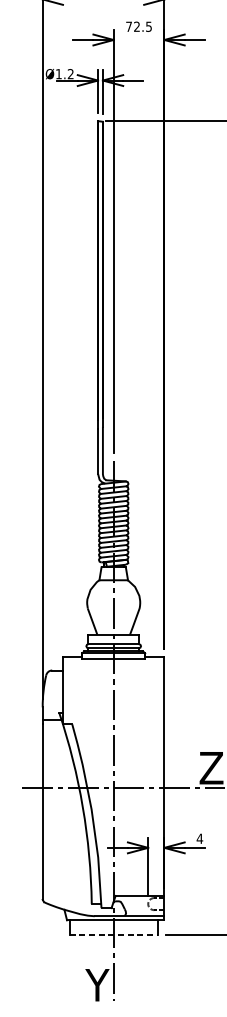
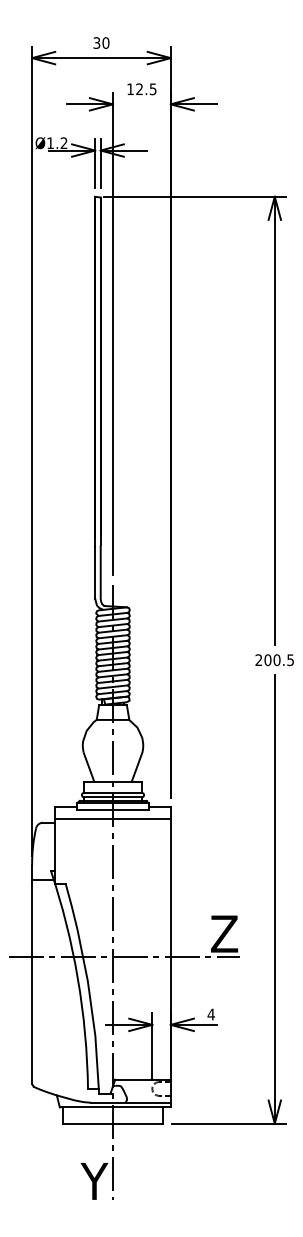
text: (129, 26) -> (130, 88), 72.5 -> 12.5
line: (113, 667) -> (112, 819), added
line: (114, 934) -> (113, 1123), dashed -> solid

